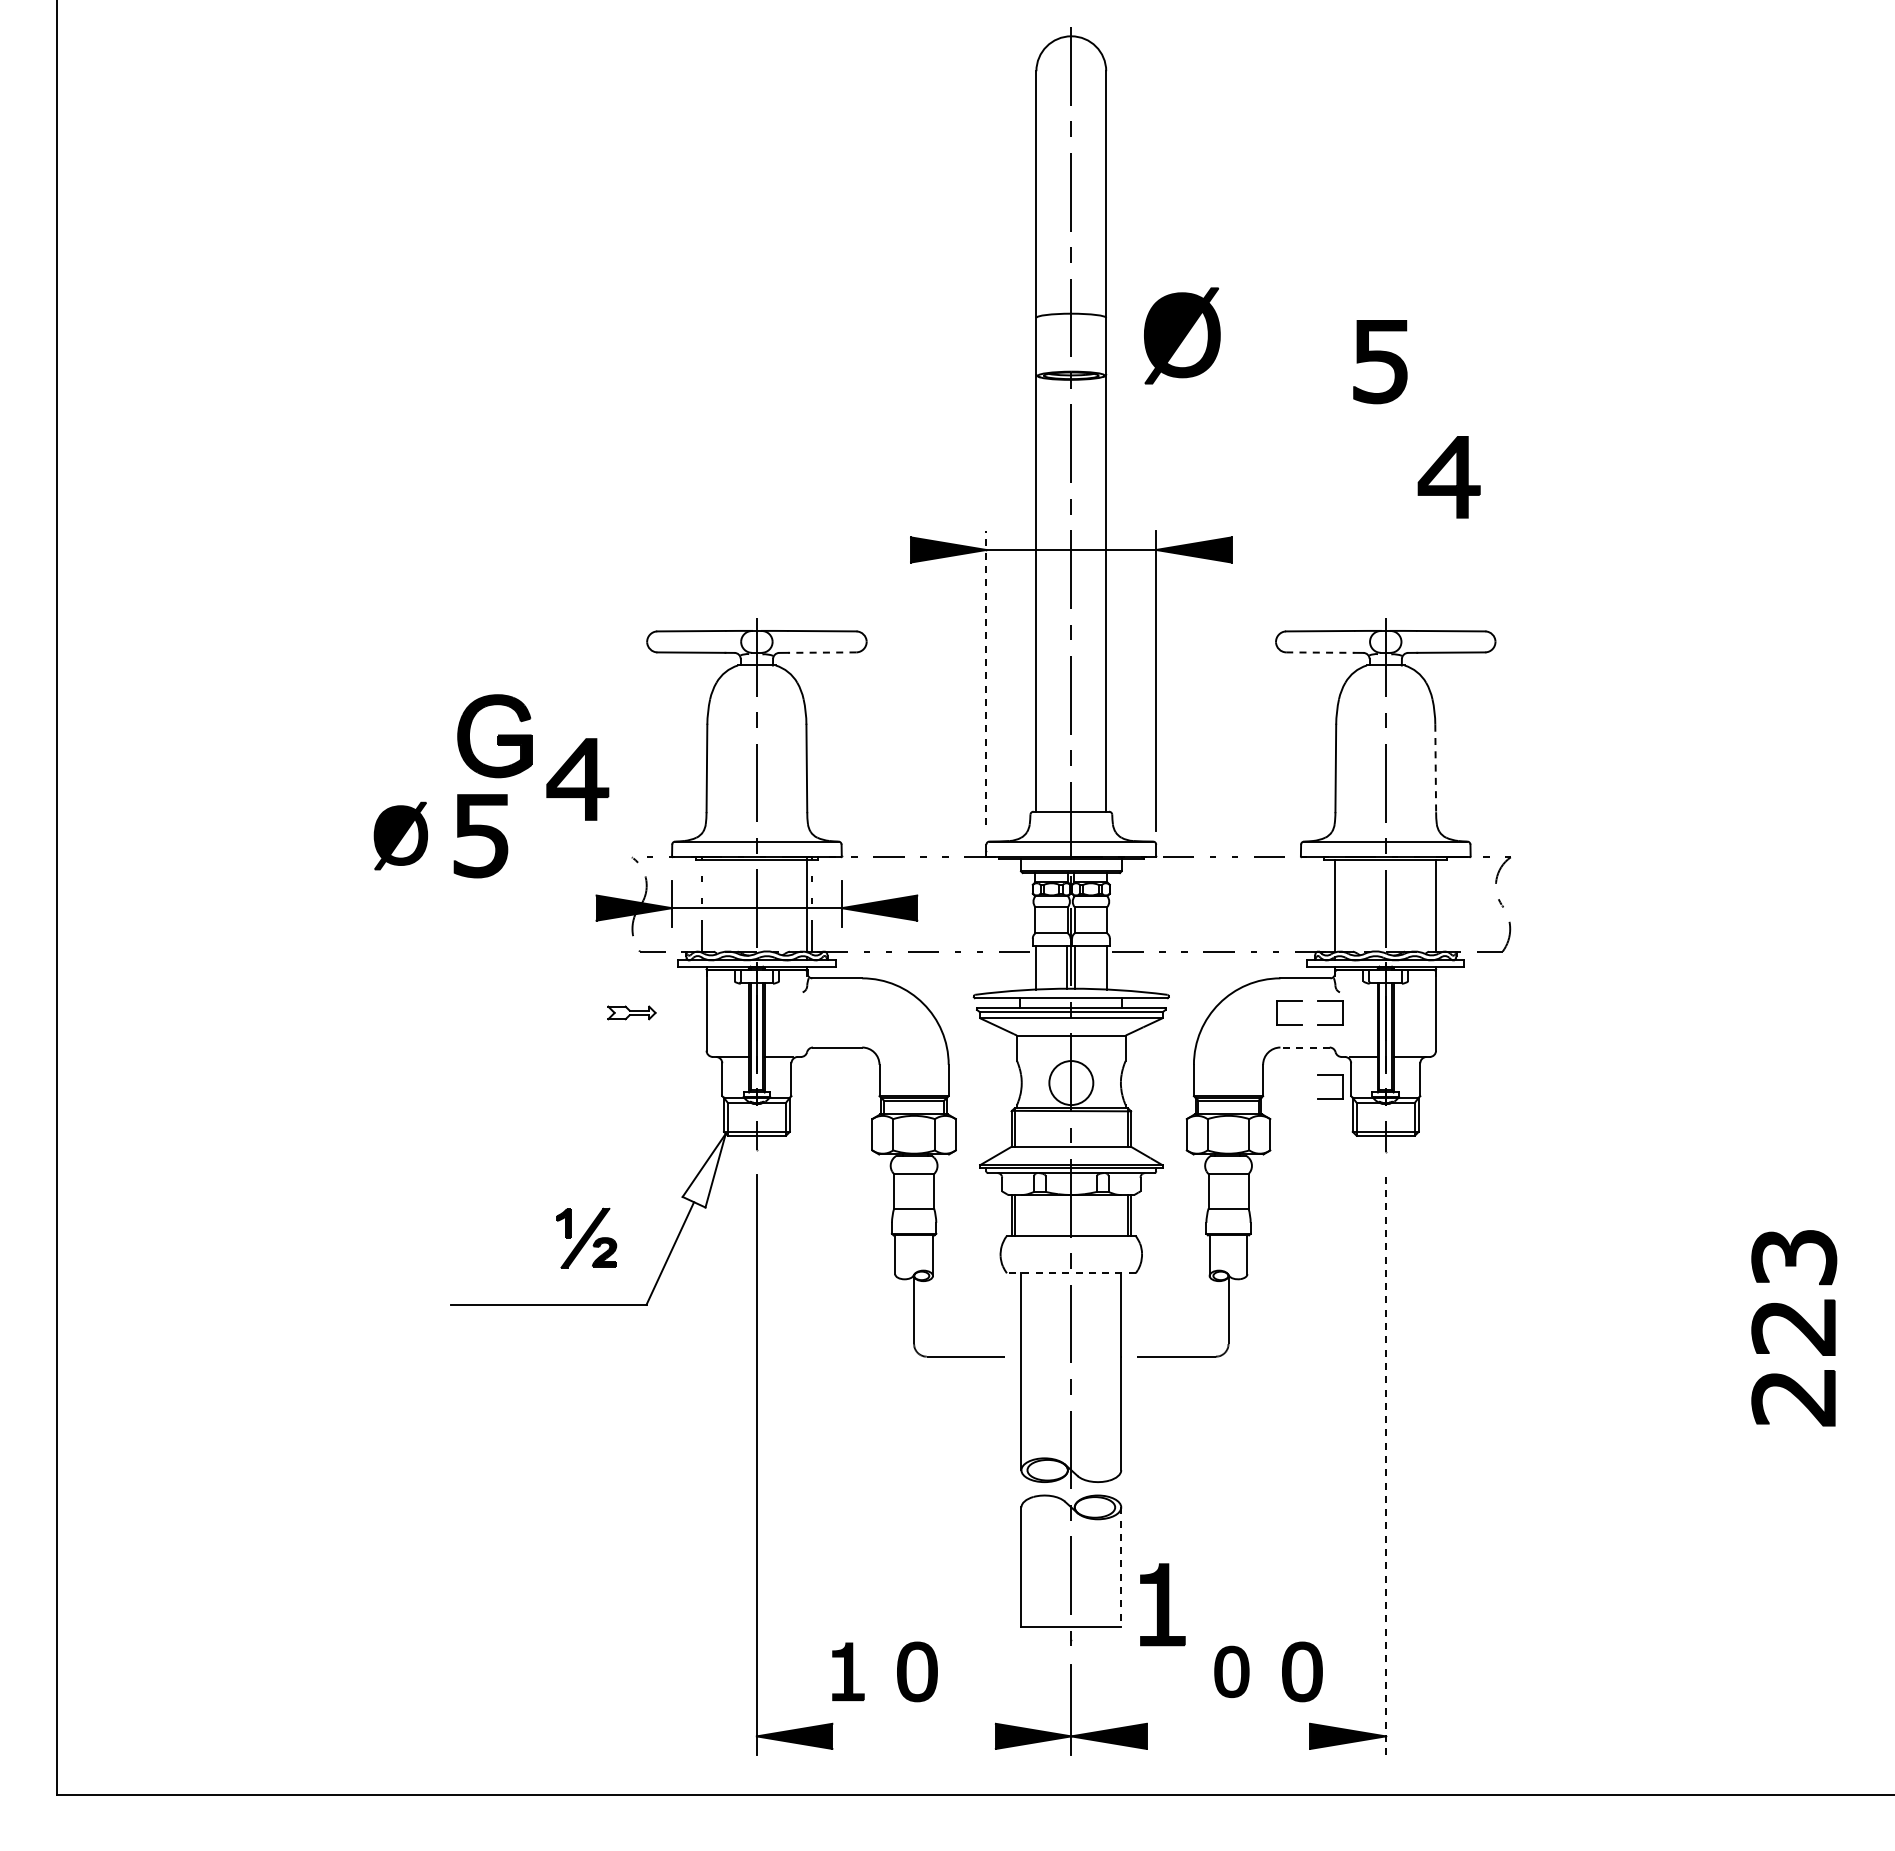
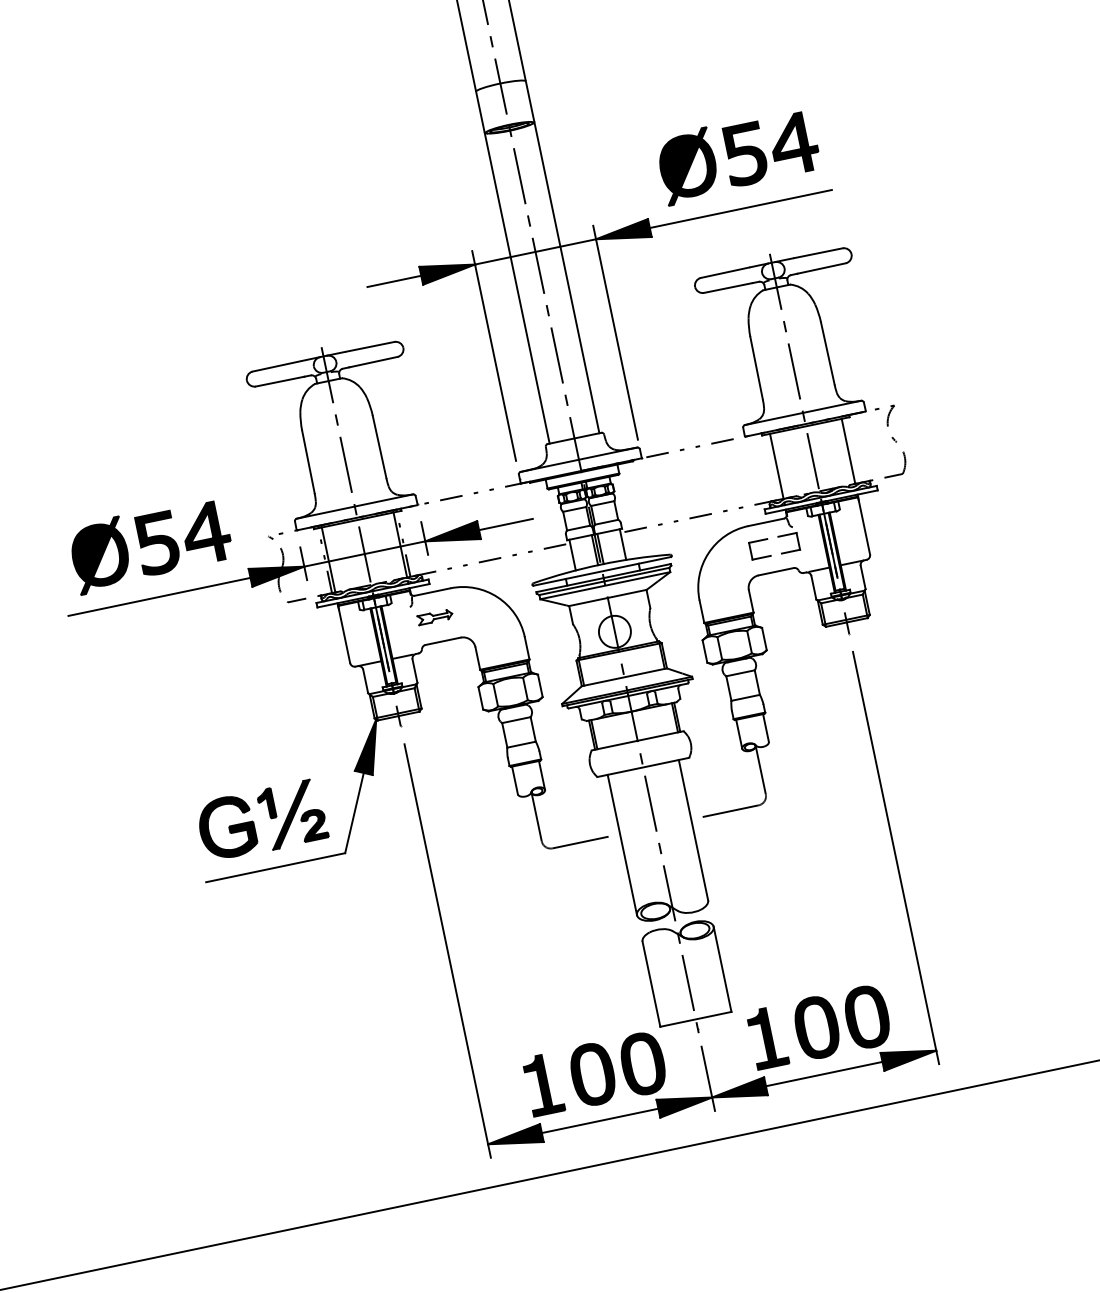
part: (1182, 335) -> (688, 166), moved
part: (1380, 362) -> (745, 154), moved
line: (872, 549) -> (393, 281), added
line: (1359, 549) -> (740, 208), added
line: (821, 652) -> (372, 362), dashed -> solid
line: (1320, 652) -> (728, 287), dashed -> solid
line: (986, 677) -> (494, 355), dashed -> solid
part: (494, 736) -> (226, 827), moved
line: (1435, 768) -> (827, 353), dashed -> solid
part: (577, 779) -> (206, 533), moved
part: (400, 835) -> (99, 555), size x1.43
line: (706, 904) -> (328, 558), added
line: (468, 908) -> (159, 597), added
line: (954, 908) -> (505, 524), added
part: (631, 1012) -> (434, 616), moved
line: (1305, 1047) -> (776, 571), dashed -> solid
part: (1330, 1075) -> (798, 587), removed
fill: (703, 1170) -> (365, 748), added
part: (586, 1238) -> (292, 814), size x1.43
line: (1070, 1273) -> (642, 767), dashed -> solid
line: (1385, 1466) -> (895, 858), dashed -> solid
line: (1121, 1567) -> (722, 969), dashed -> solid
part: (1162, 1604) -> (767, 1037), moved
part: (848, 1671) -> (543, 1084), size x1.43
part: (917, 1671) -> (592, 1074), size x1.43
part: (987, 1671) -> (642, 1063), added
part: (1231, 1671) -> (816, 1027), size x1.67
part: (1302, 1671) -> (867, 1016), size x1.43
line: (913, 1736) -> (599, 1121), added
line: (1228, 1736) -> (824, 1074), added

